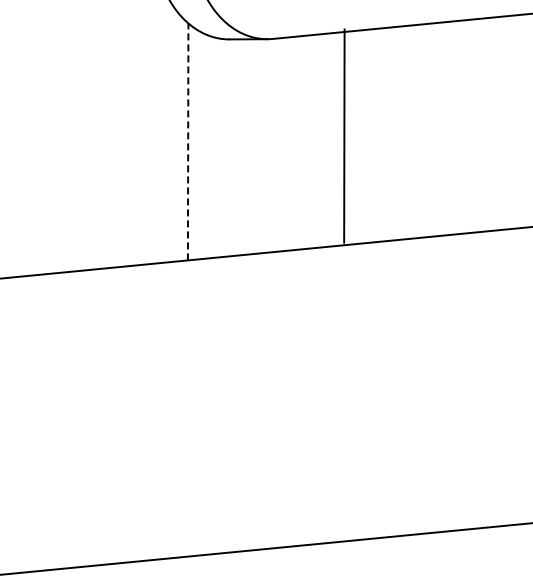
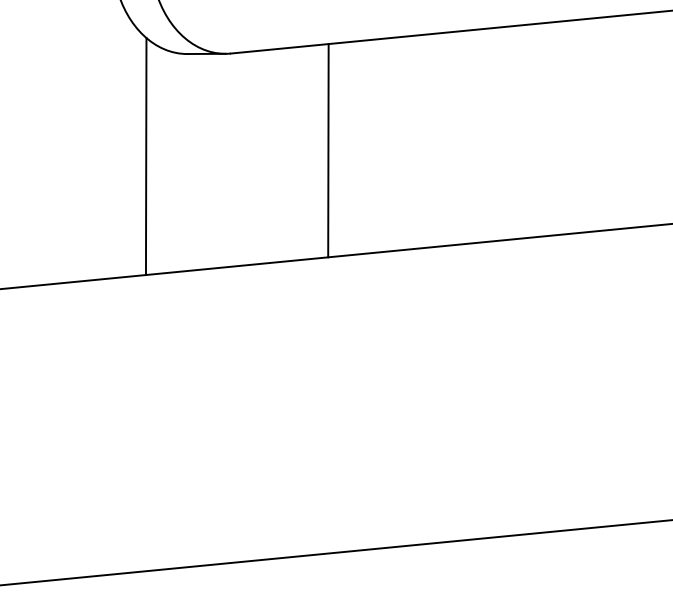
line: (344, 135) -> (328, 150), moved
line: (188, 141) -> (146, 156), dashed -> solid

